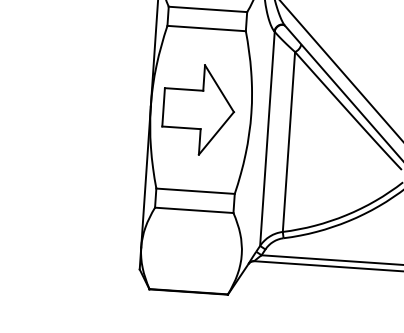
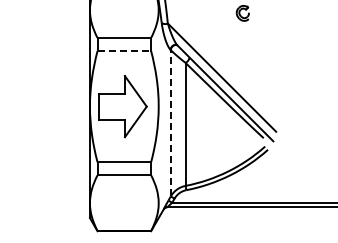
line: (206, 29) -> (124, 51), solid -> dashed
line: (267, 137) -> (170, 122), solid -> dashed

